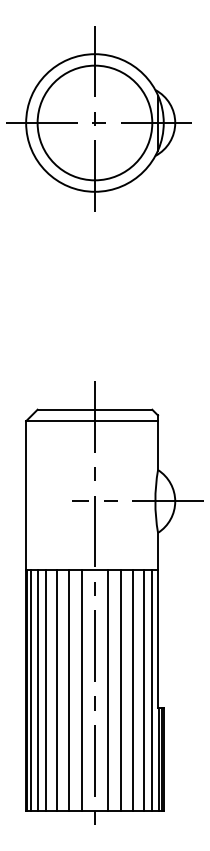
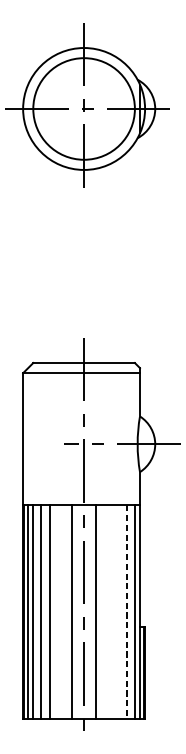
line: (68, 690) -> (60, 611), removed
line: (121, 690) -> (107, 611), removed
line: (133, 690) -> (118, 611), removed
line: (143, 691) -> (127, 612), solid -> dashed

